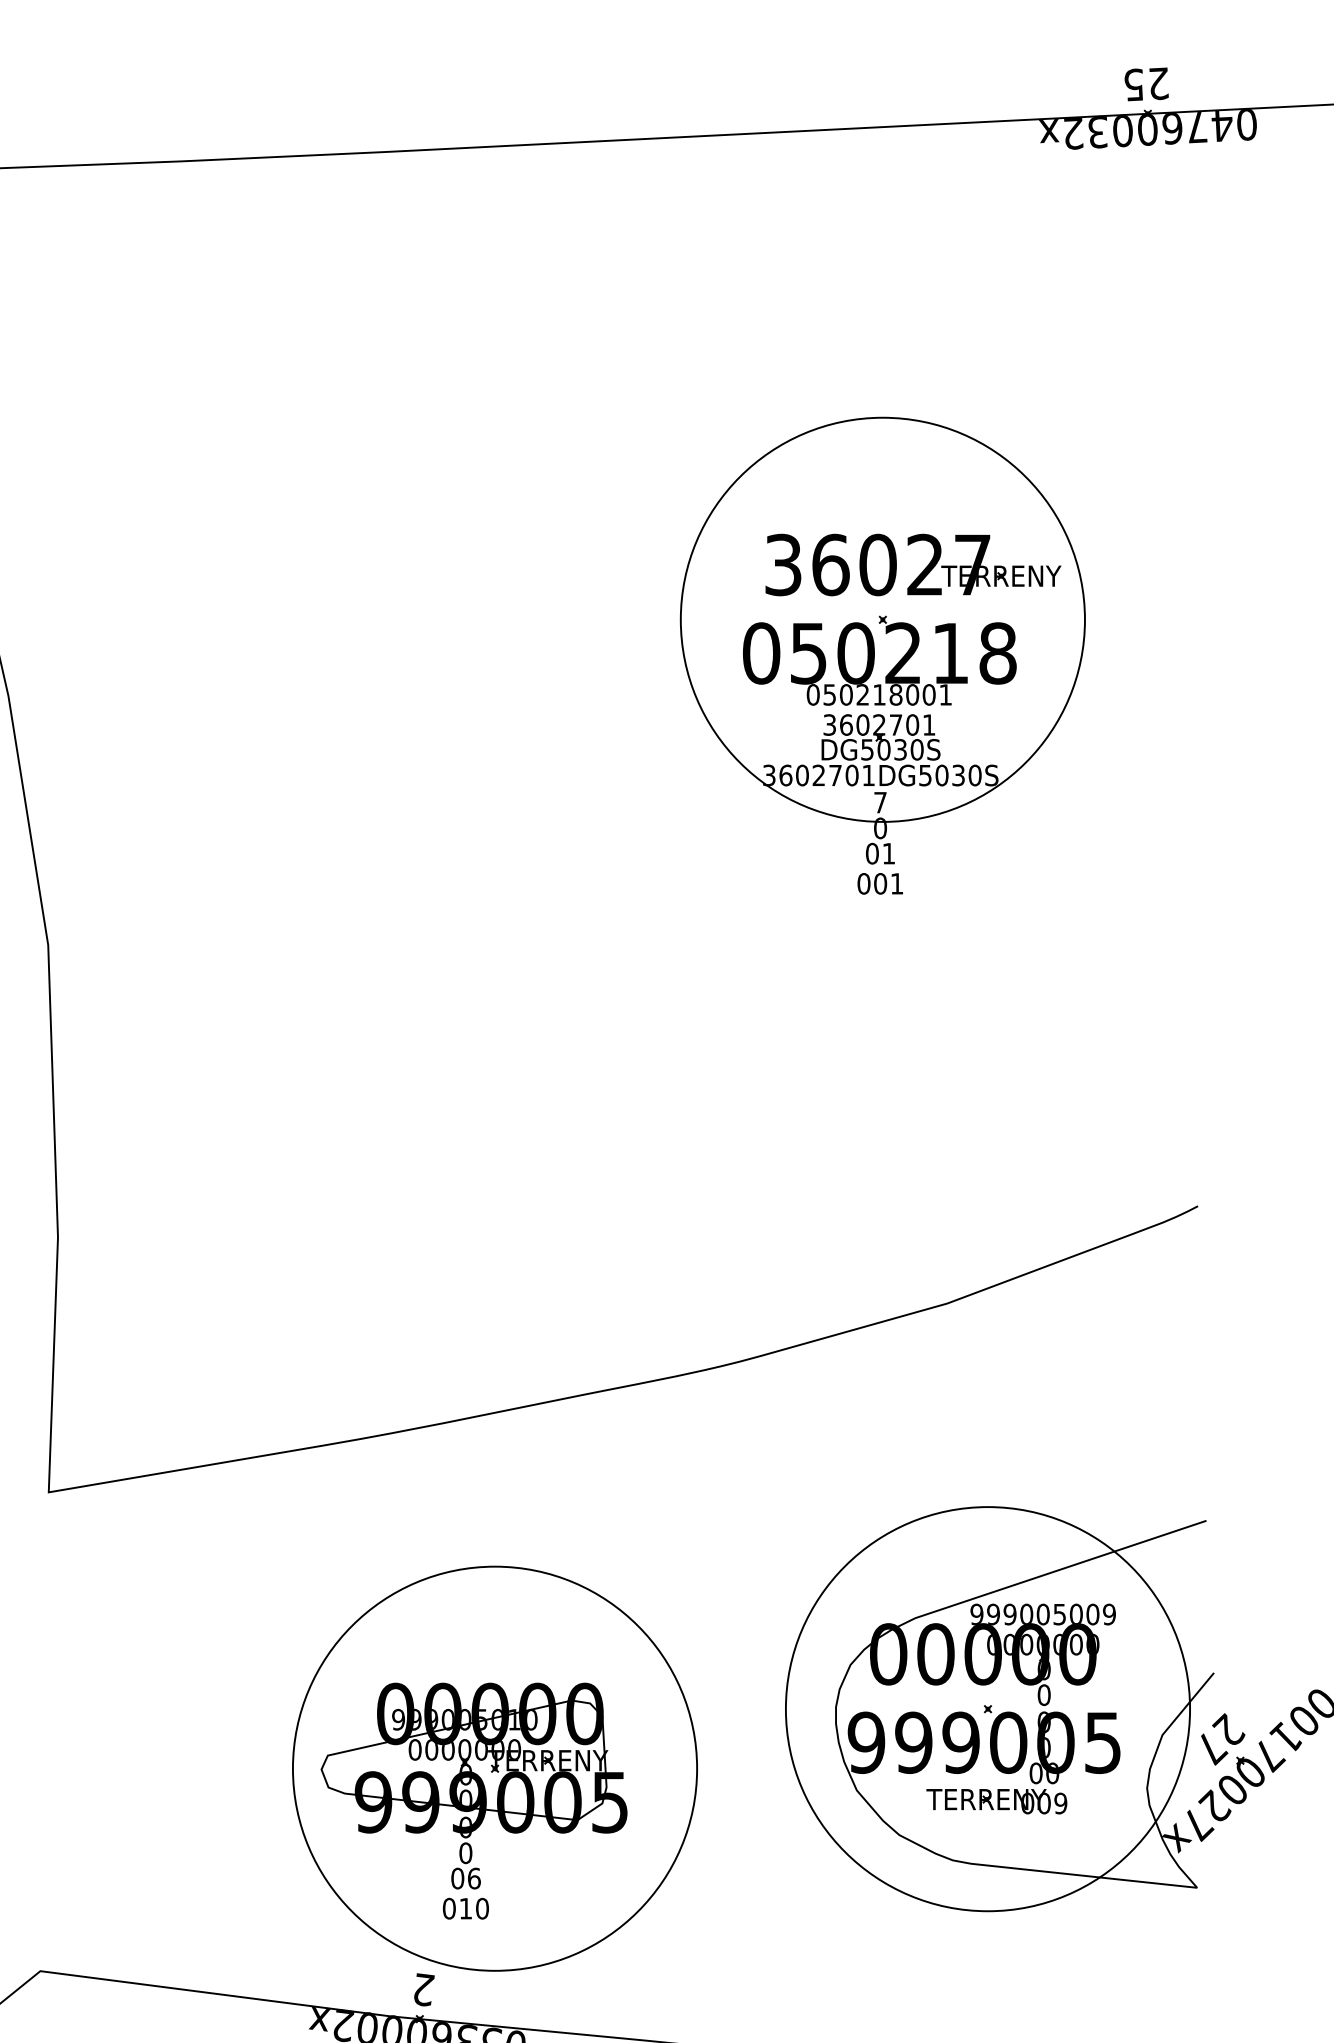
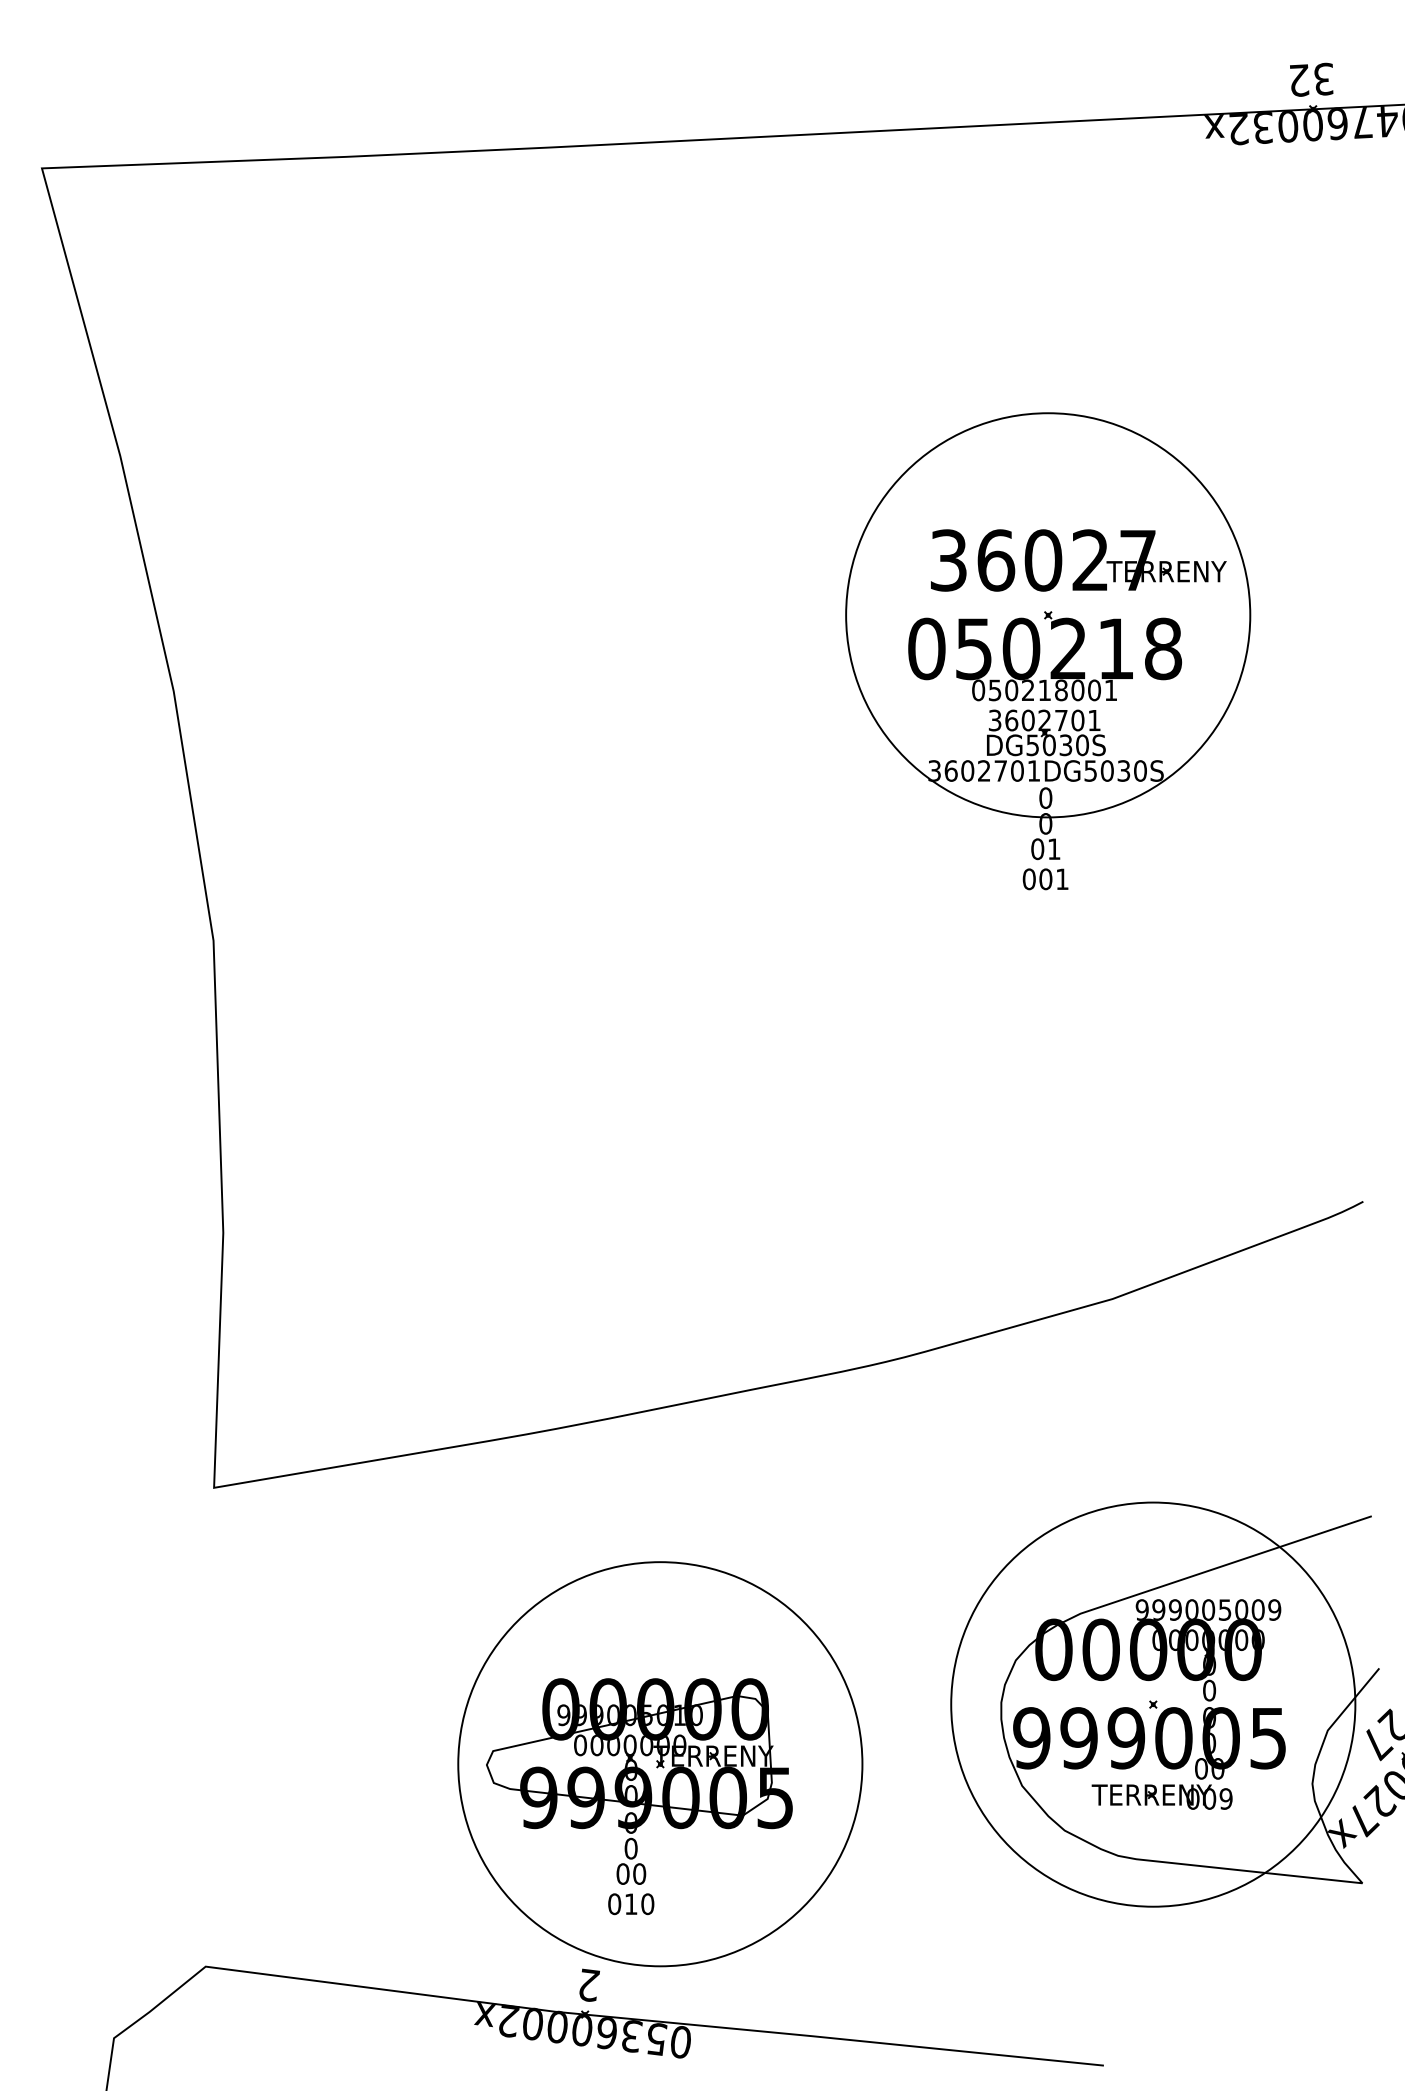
text: (1147, 84) -> (1312, 79), 25 -> 32
text: (880, 802) -> (1045, 797), 7 -> 0
text: (474, 1878) -> (639, 1873), 06 -> 00

